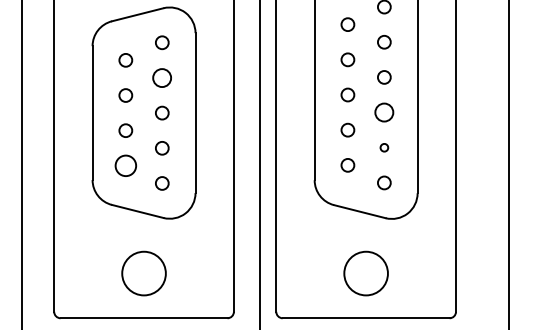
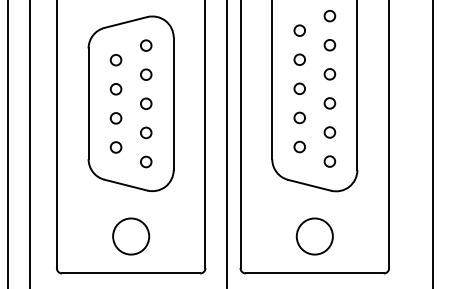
circle: (162, 77) -> (146, 74), size x0.71
circle: (383, 112) -> (329, 103), size x0.71
circle: (383, 147) -> (329, 132), size x1.67
circle: (125, 165) -> (115, 147), size x0.62

